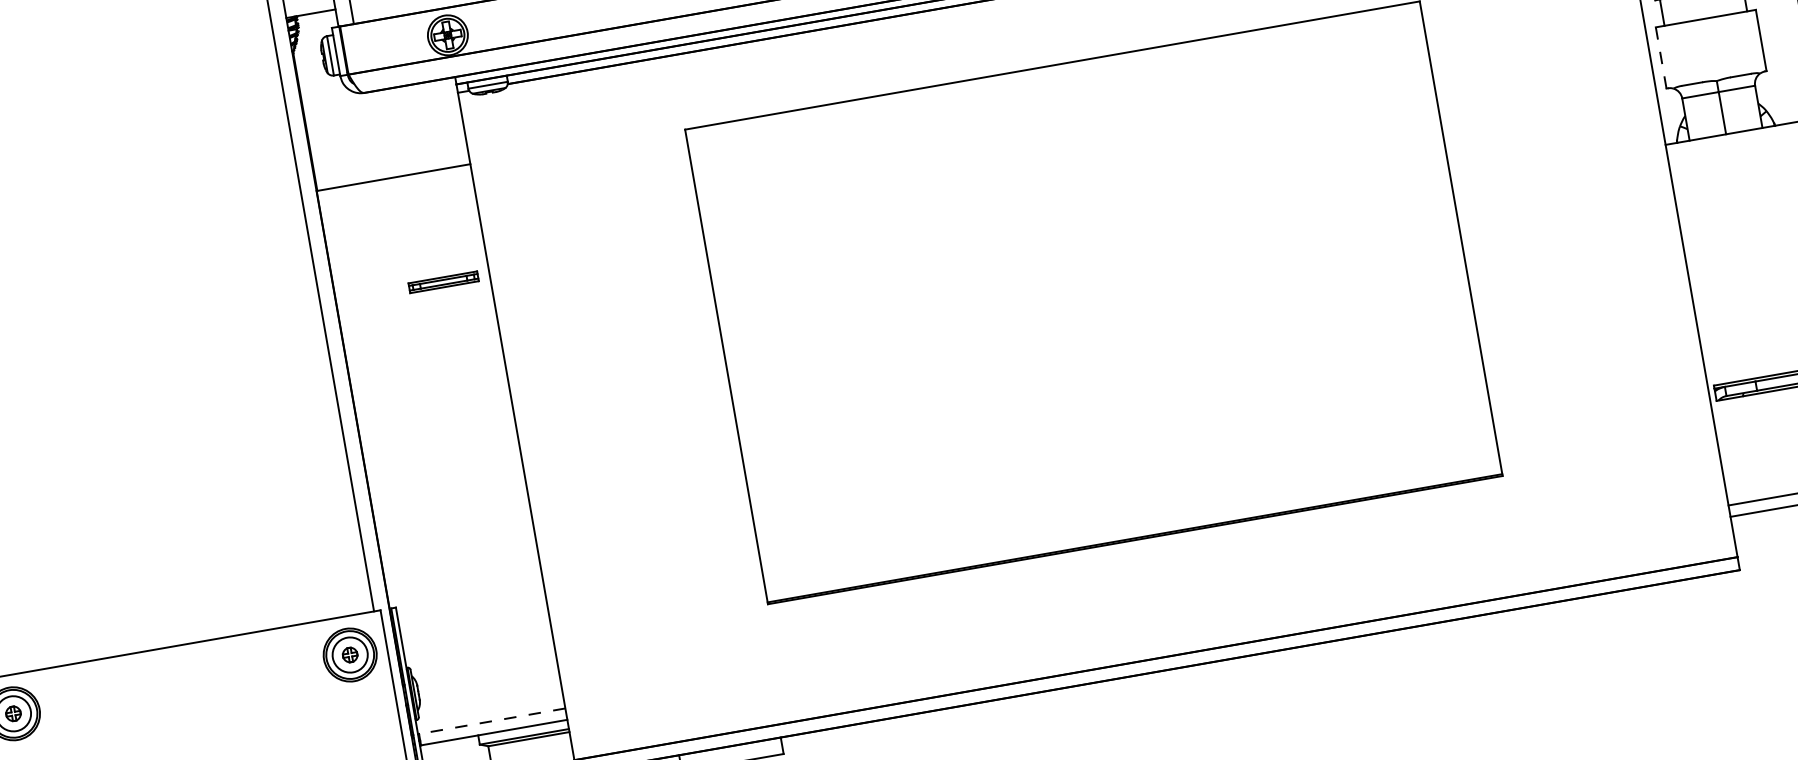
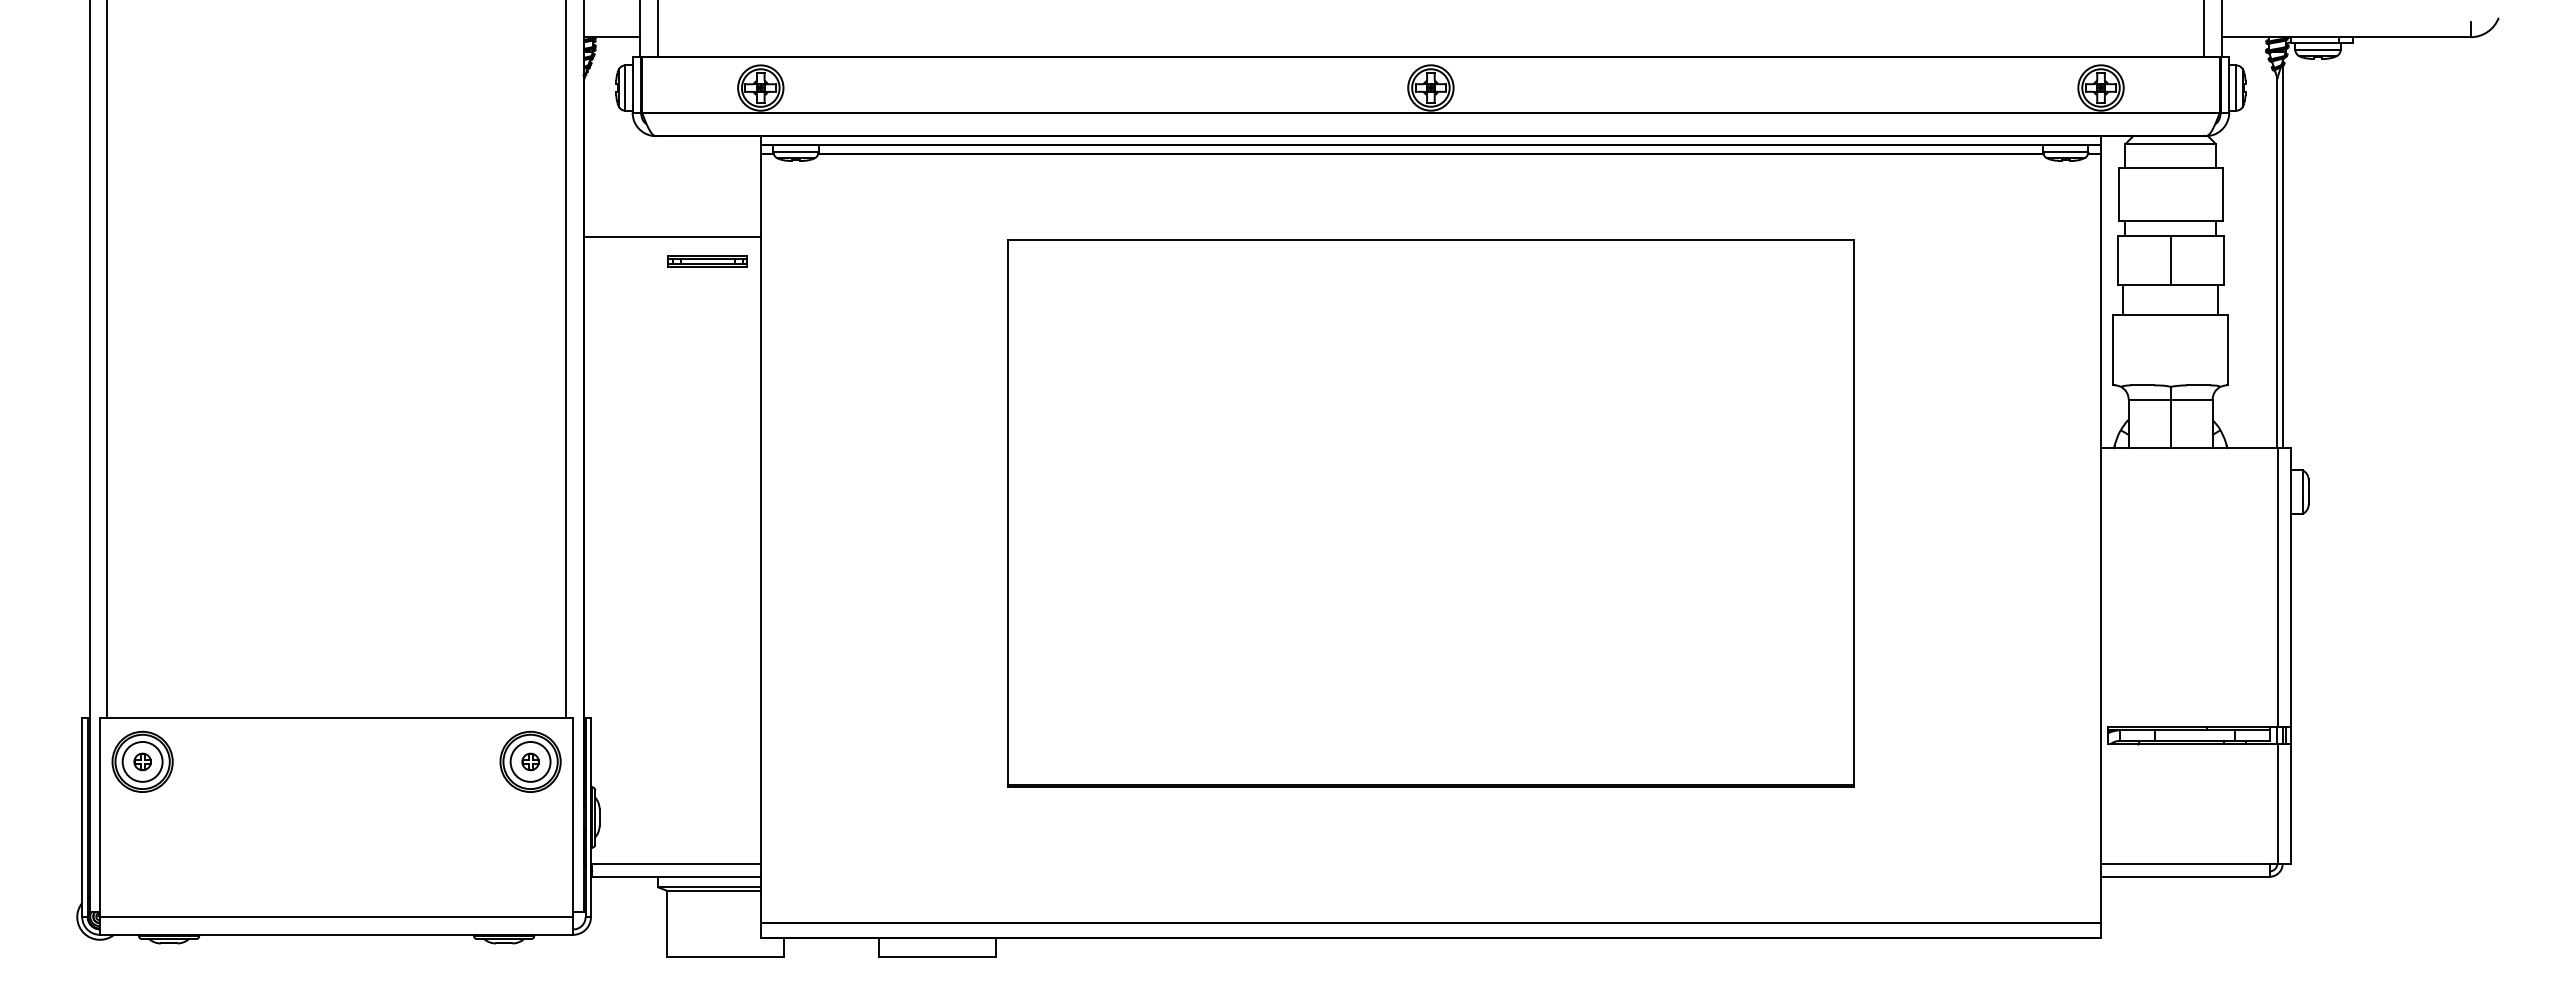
line: (1661, 58) -> (2113, 350), dashed -> solid
part: (443, 282) -> (707, 261), moved
line: (492, 721) -> (676, 863), dashed -> solid

